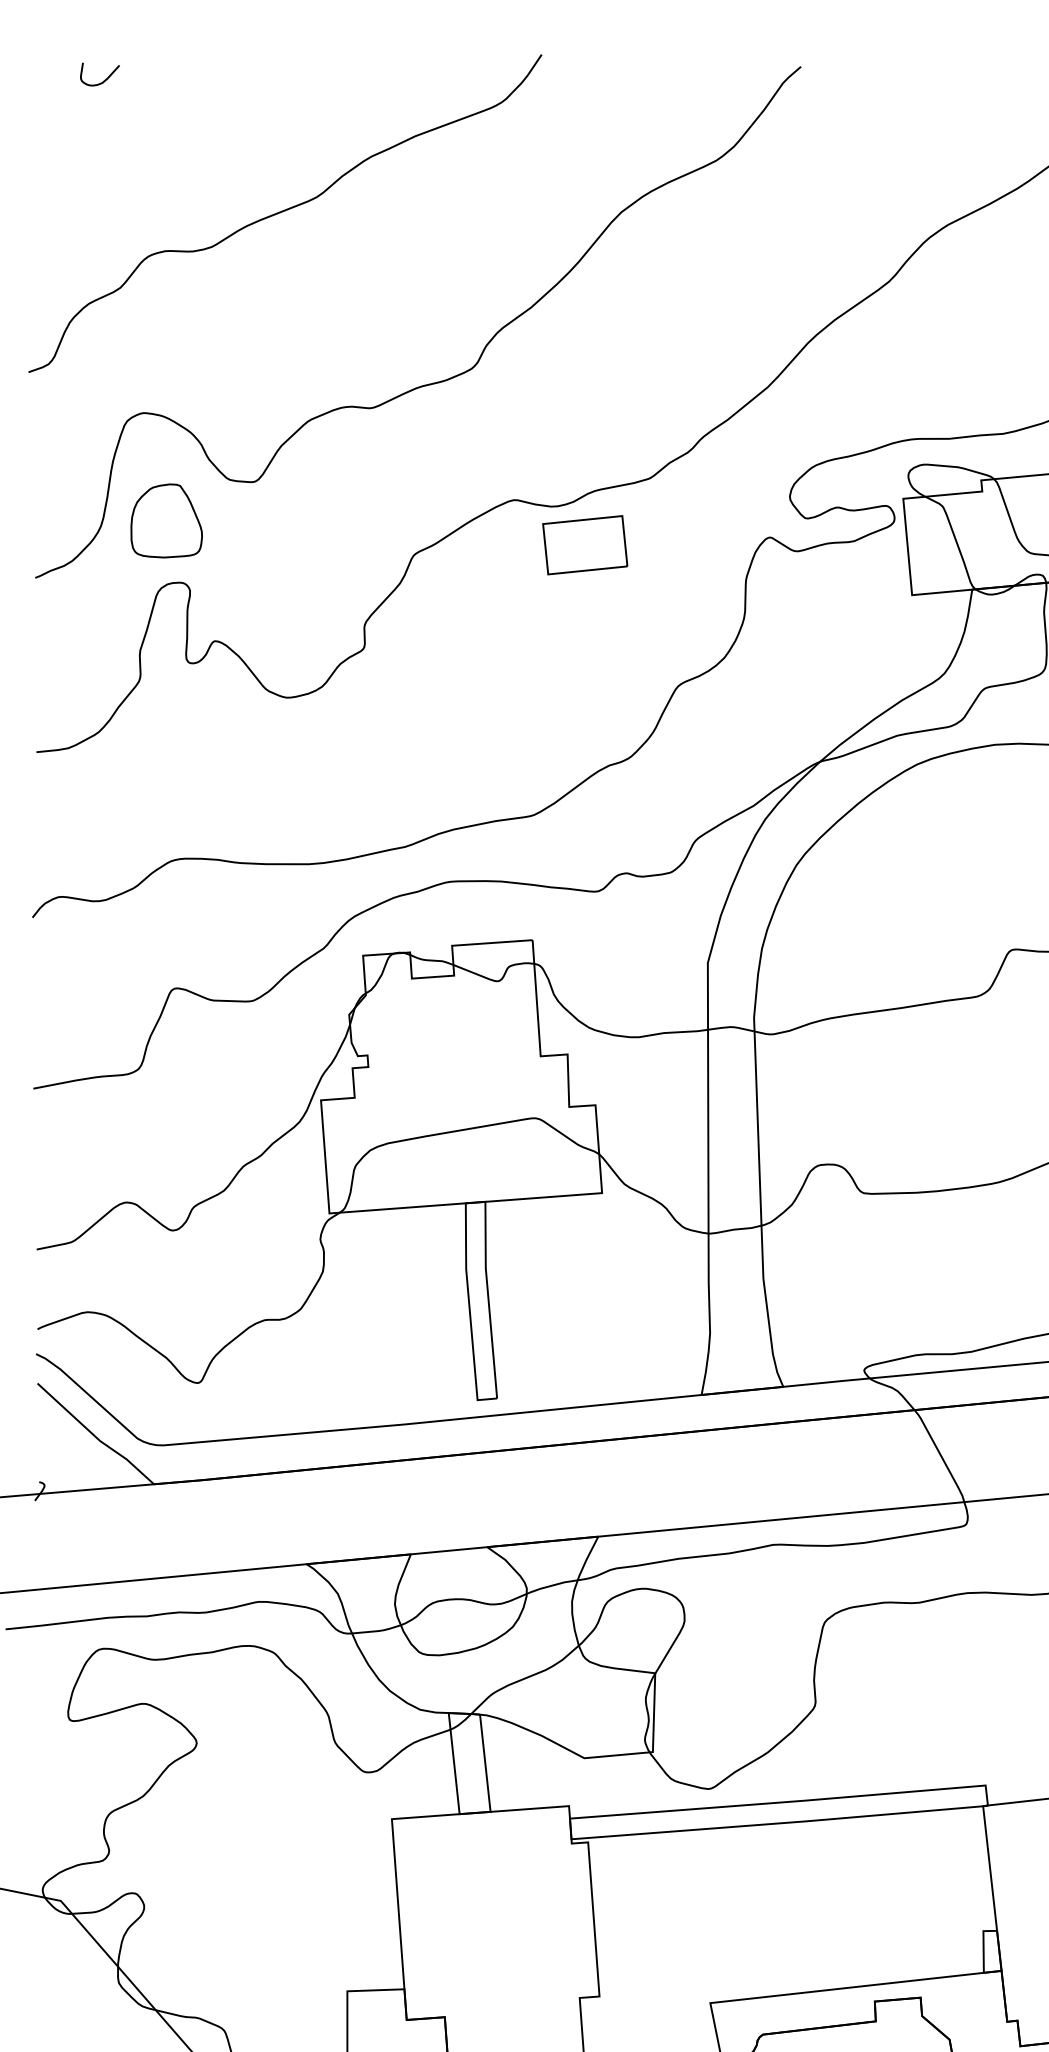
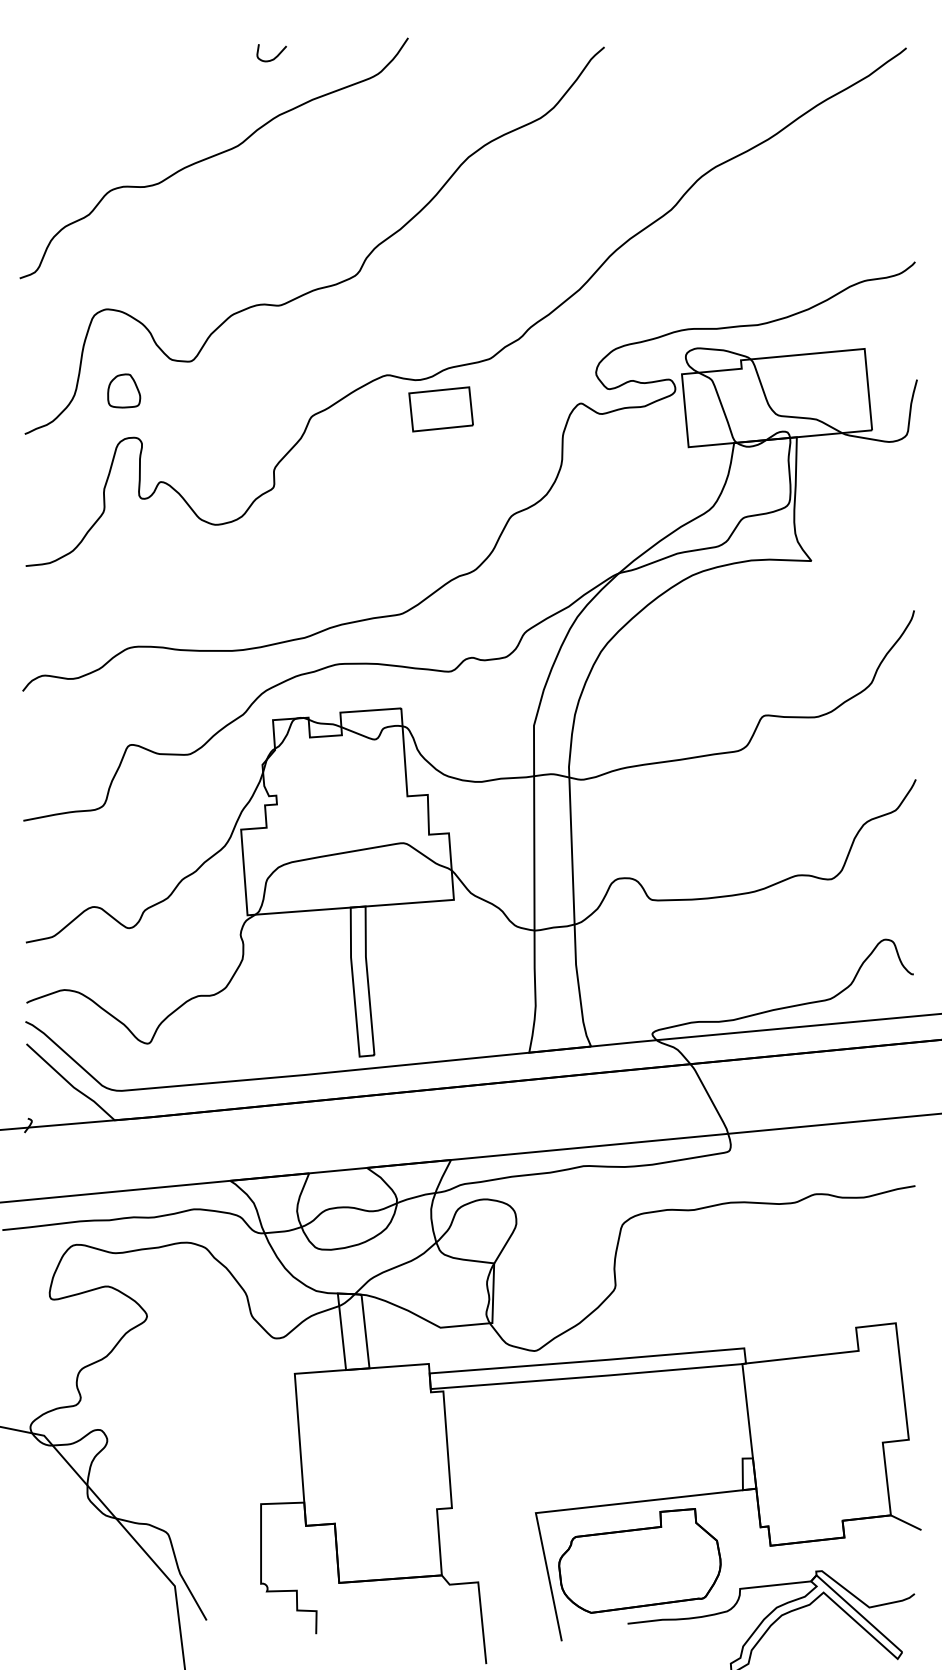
curve: (104, 79) -> (275, 56), moved
part: (165, 520) -> (123, 390), size x0.6

